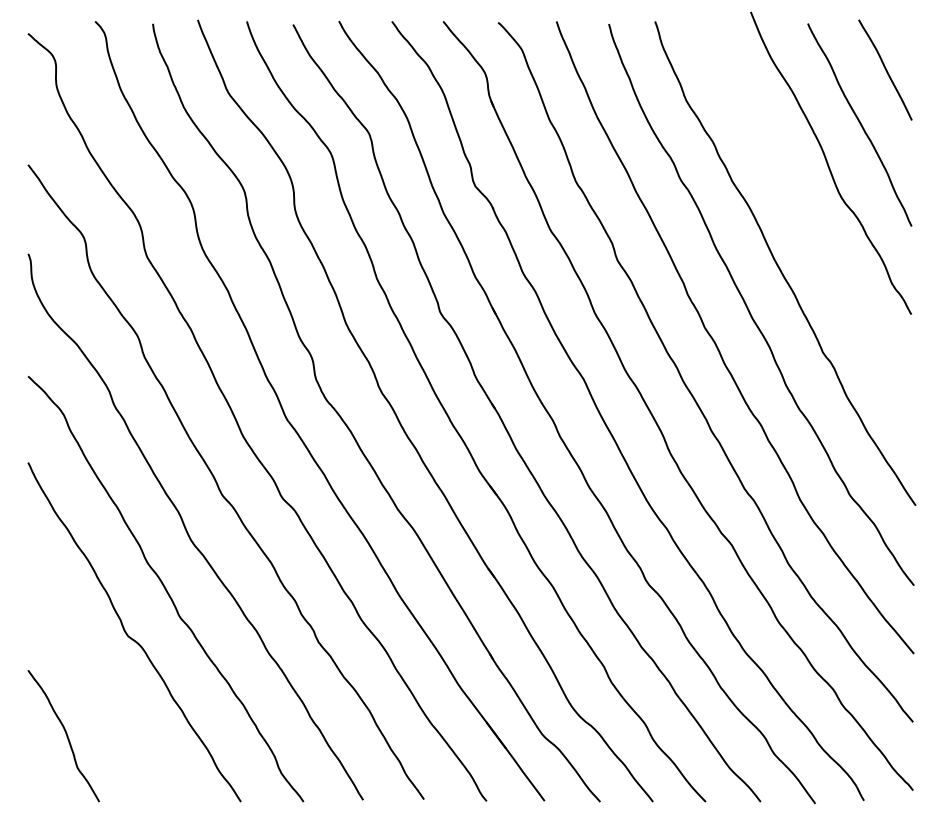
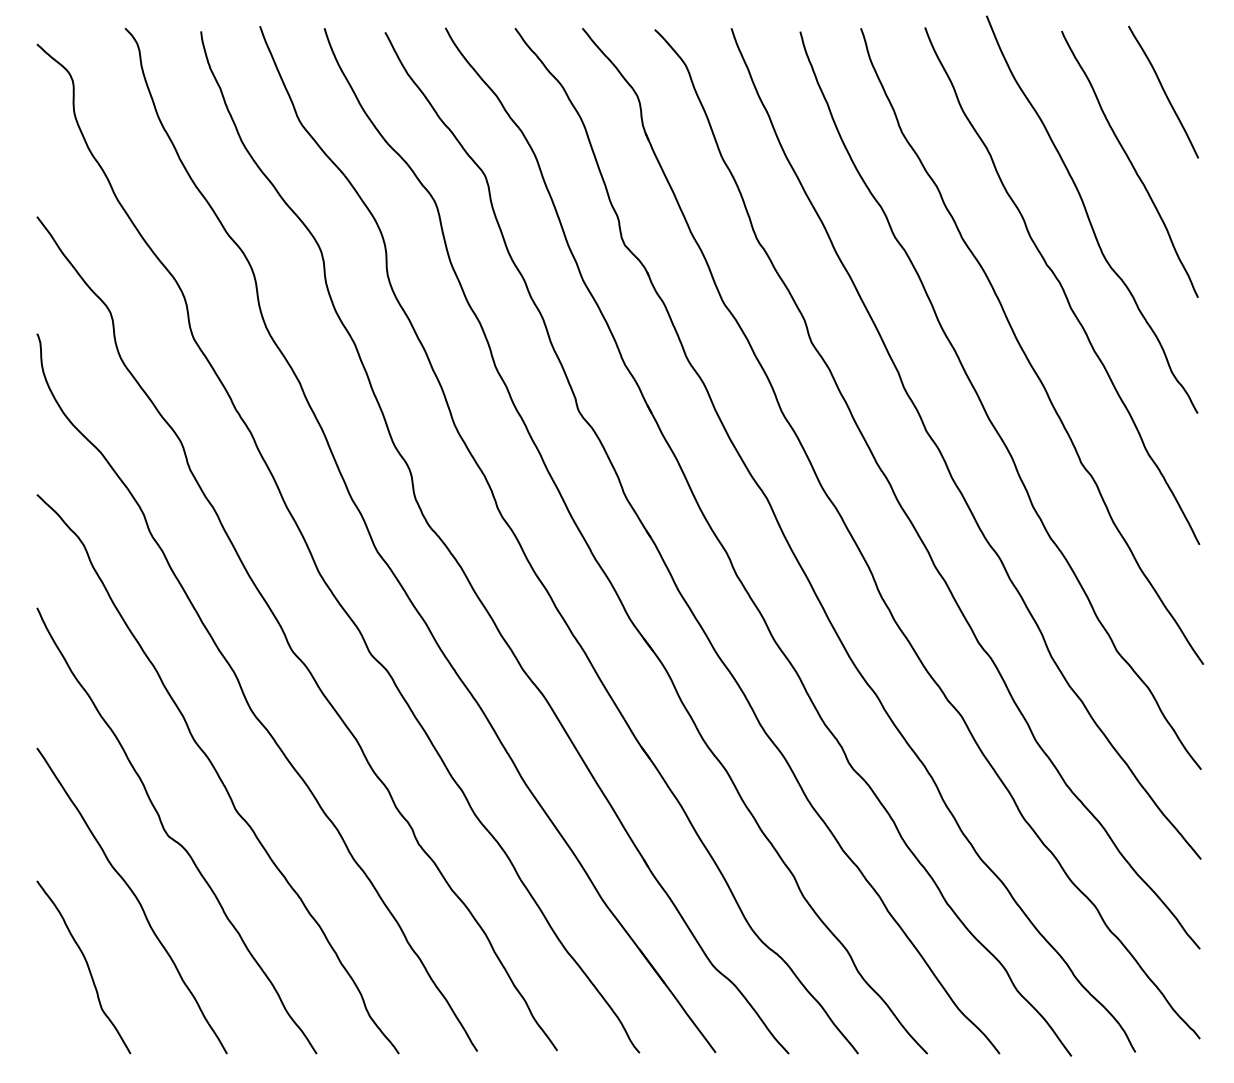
curve: (808, 217) -> (1062, 285), added
curve: (103, 684) -> (136, 899), added

